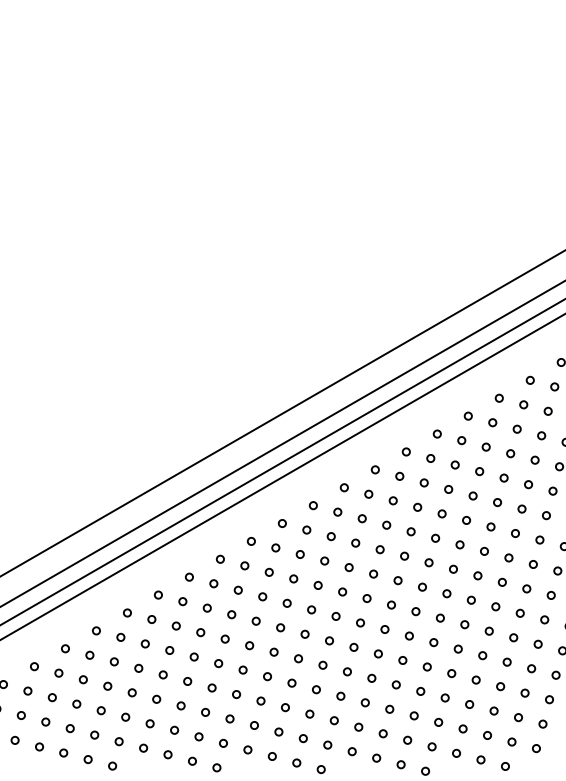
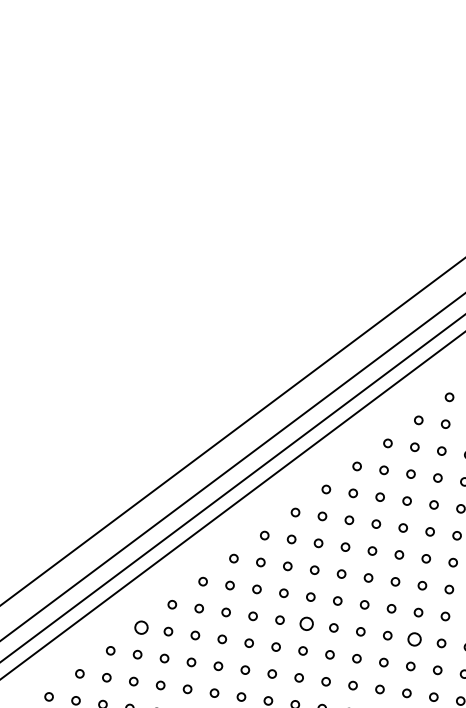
circle: (96, 630) -> (141, 627), size x1.6
circle: (249, 645) -> (306, 623), size x1.6
circle: (347, 671) -> (414, 639), size x1.6

